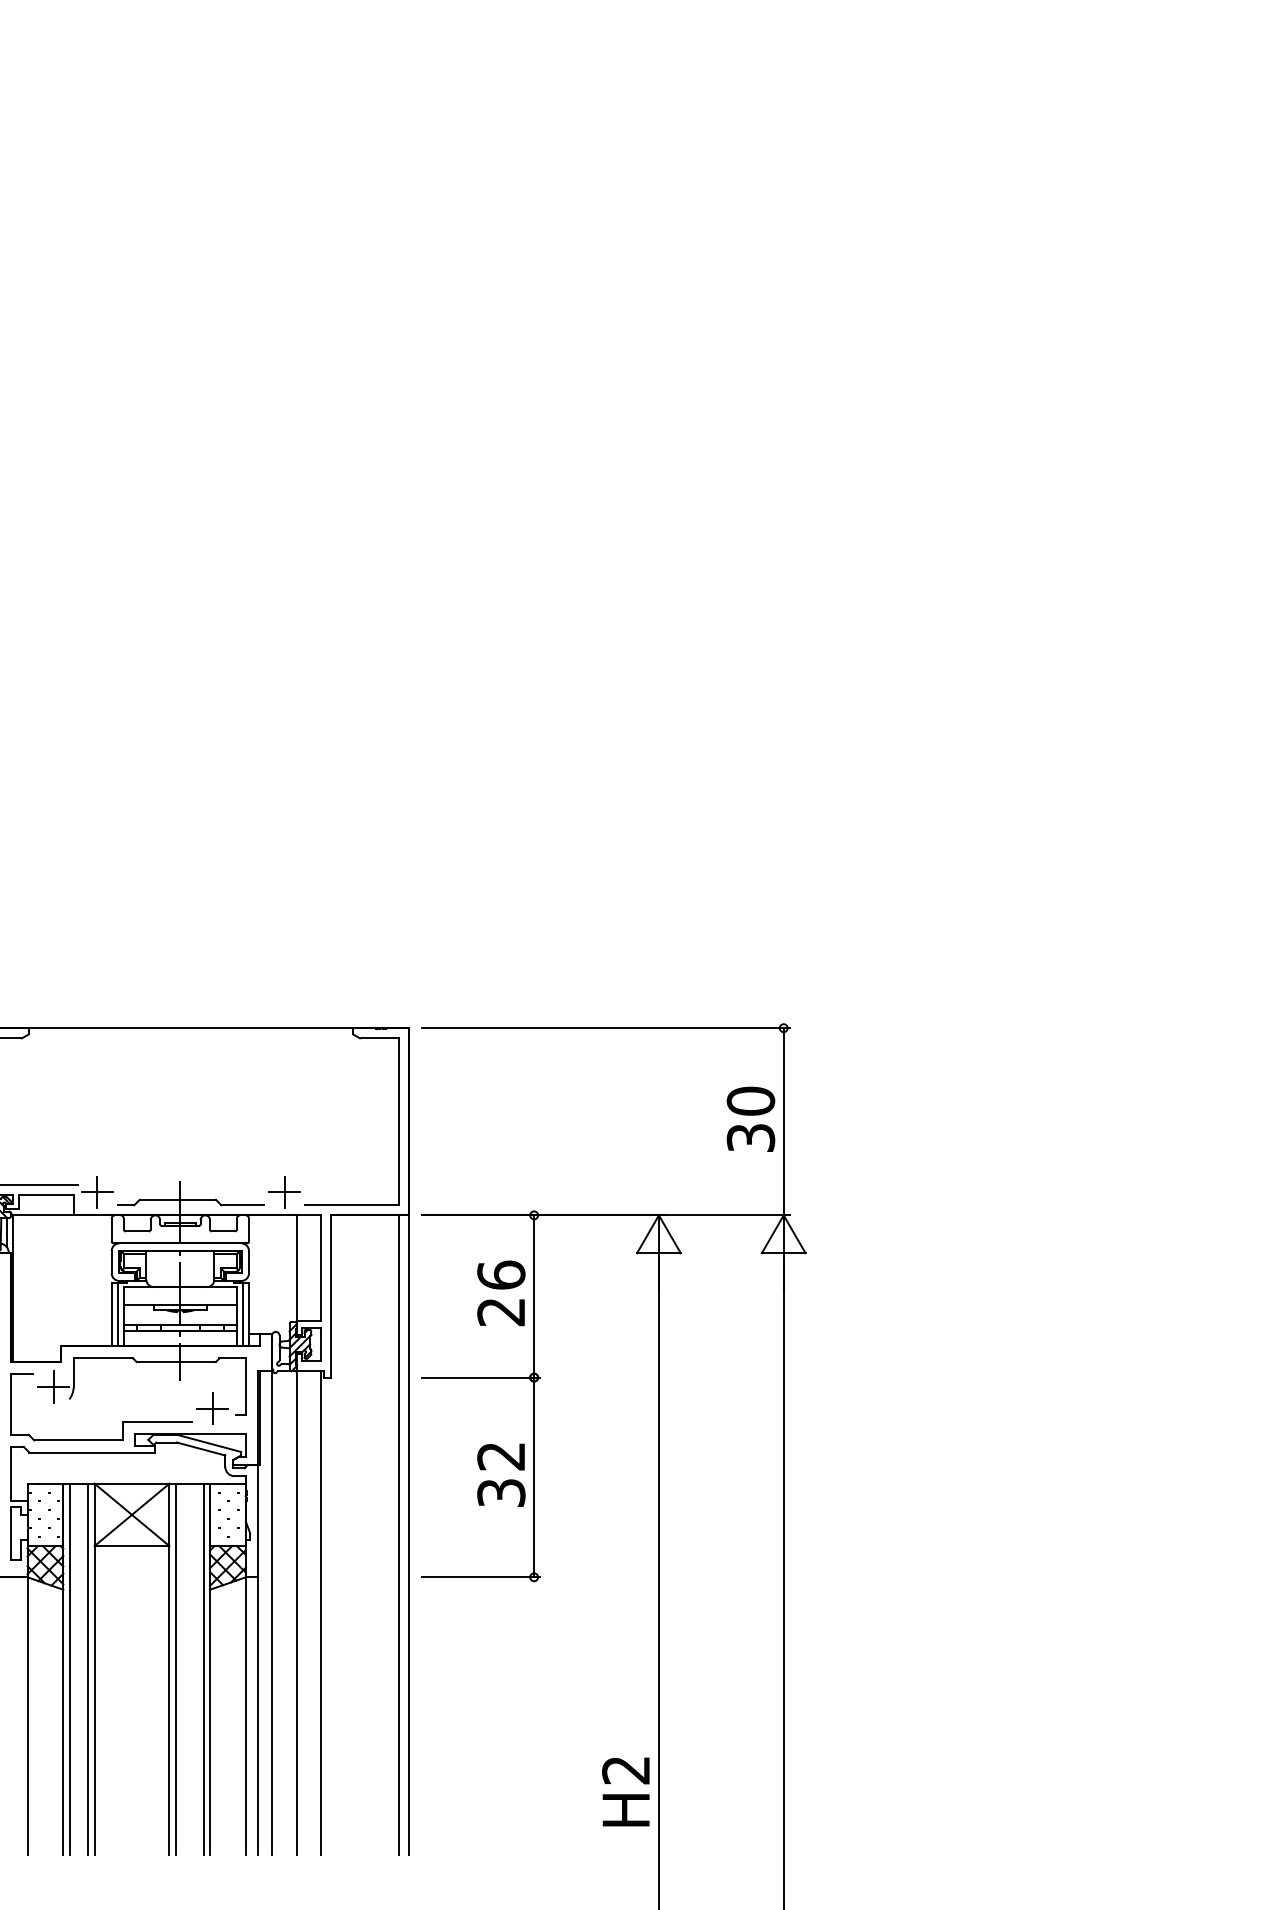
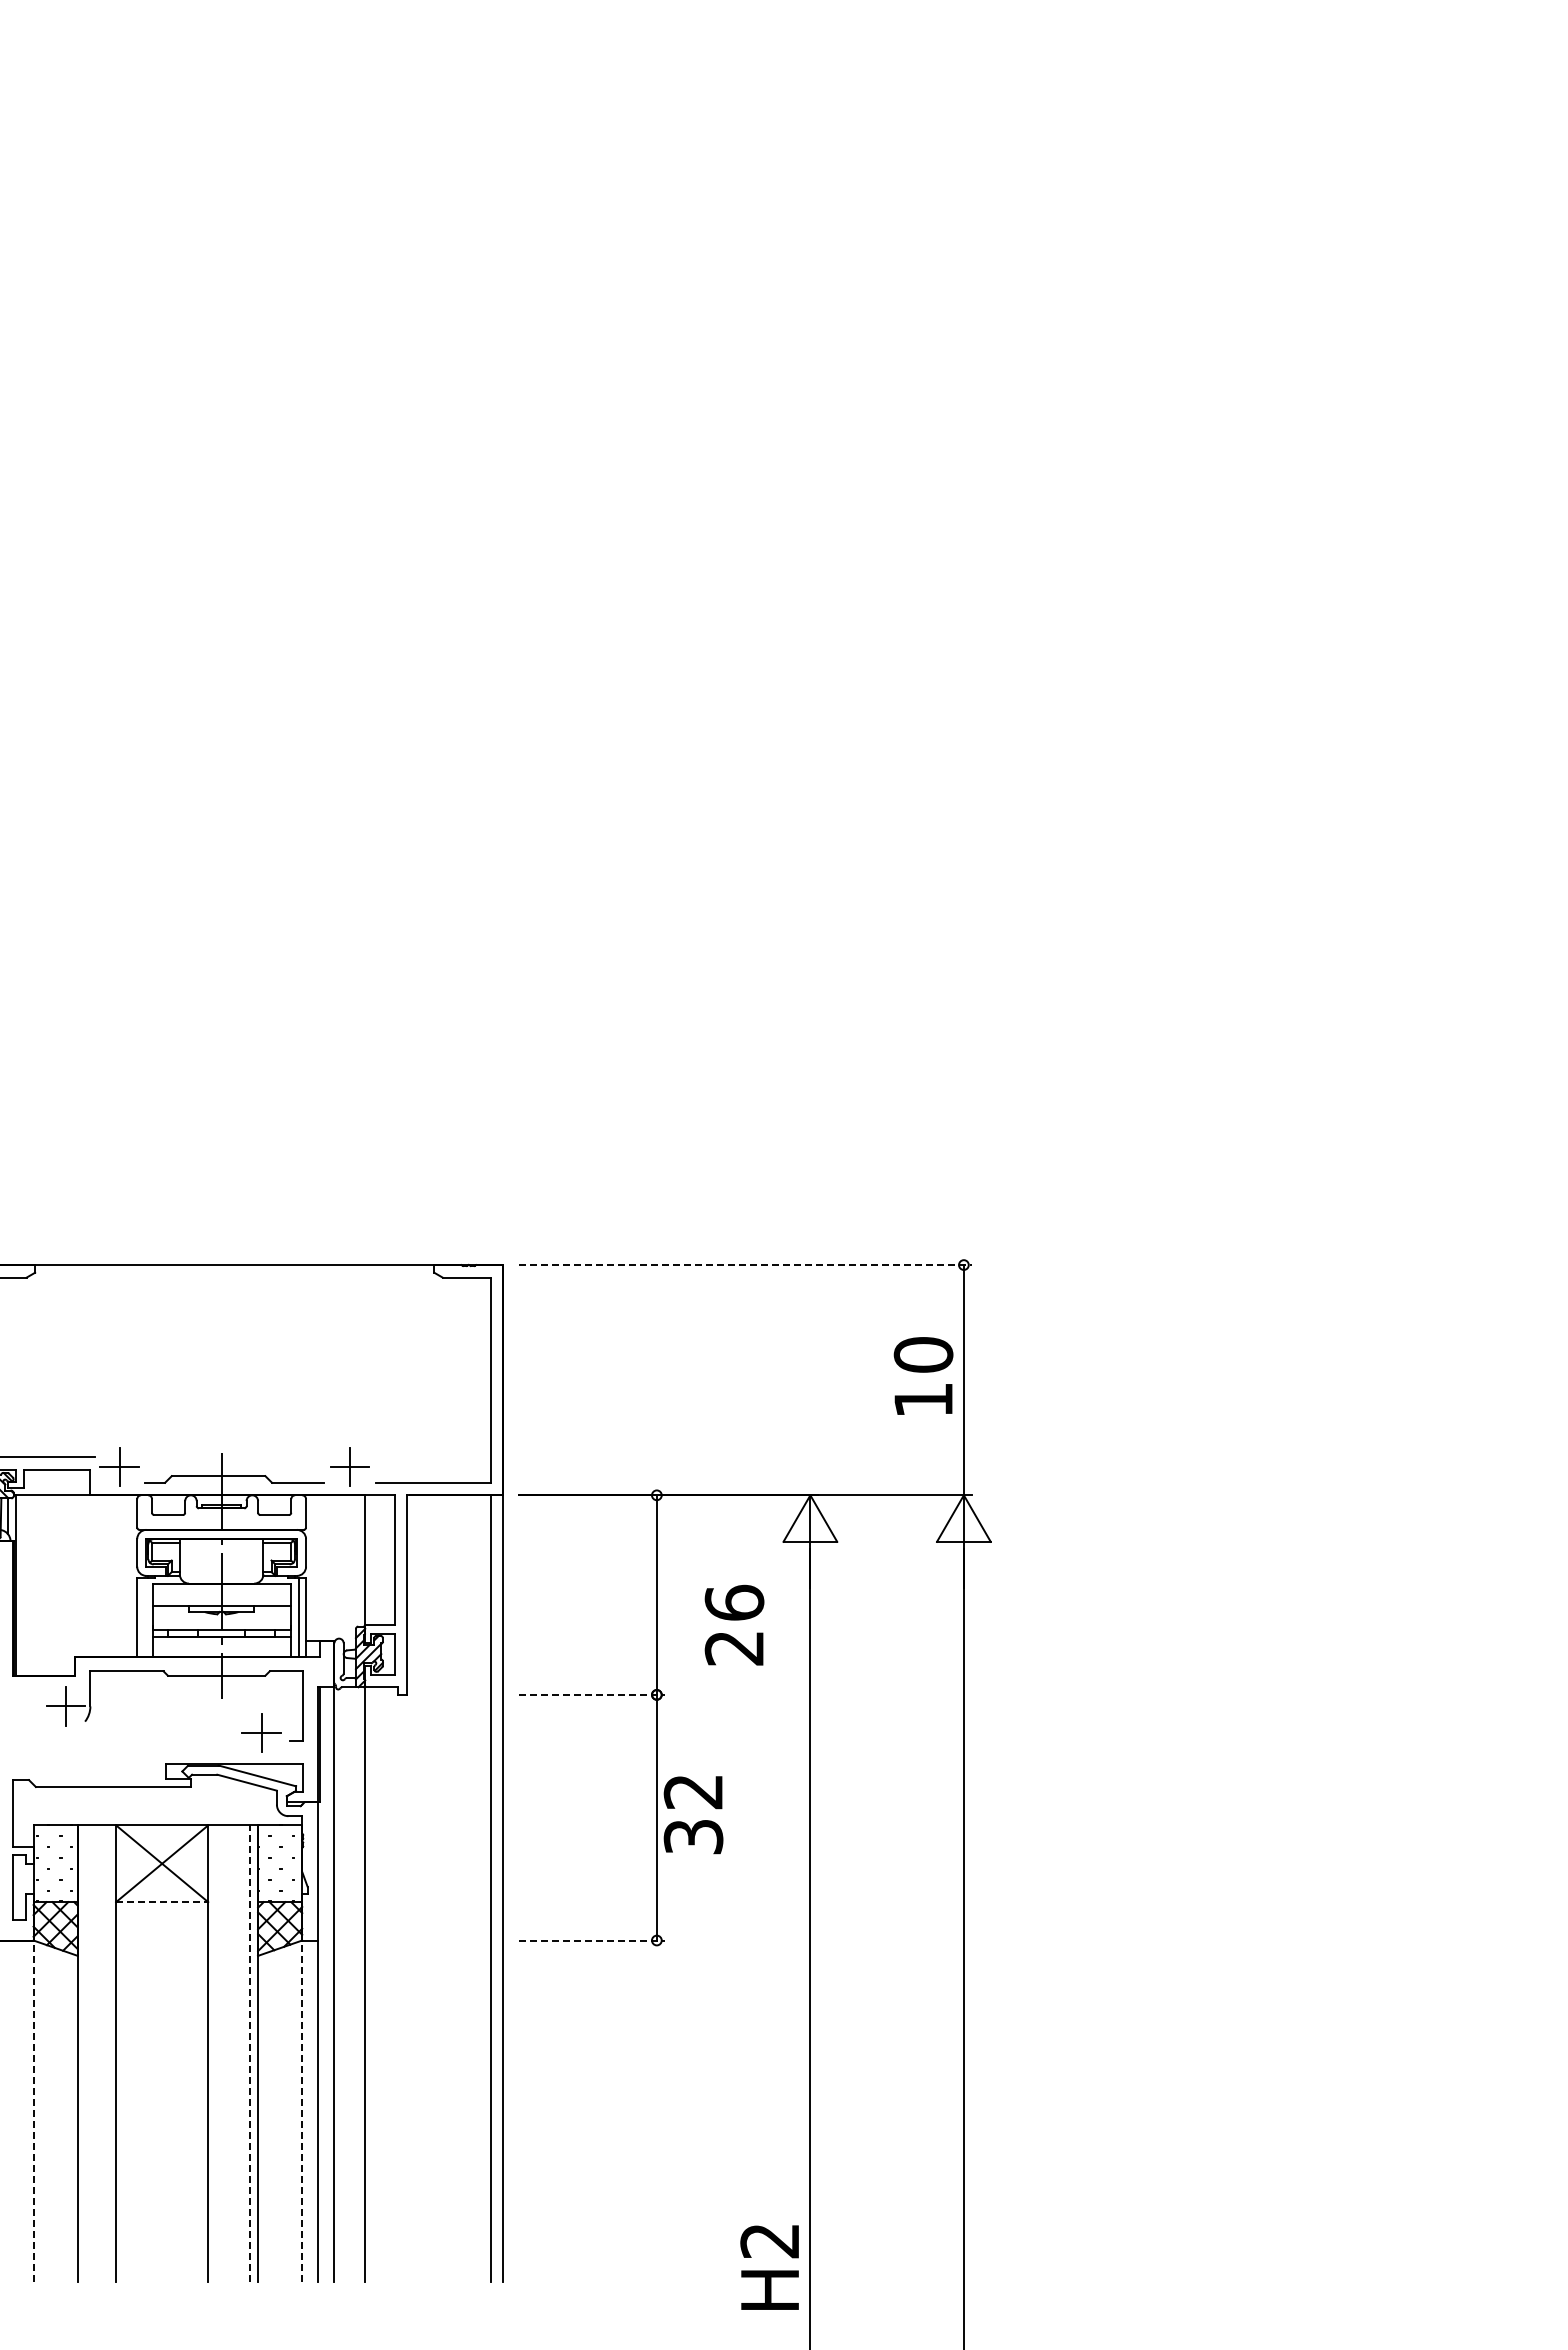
line: (606, 1028) -> (745, 1265), solid -> dashed
text: (750, 1138) -> (923, 1400), 30 -> 10
text: (501, 1292) -> (734, 1624), moved
line: (117, 1314) -> (144, 1617), removed
line: (481, 1377) -> (591, 1694), solid -> dashed
part: (123, 1421) -> (151, 1748), removed
text: (501, 1475) -> (693, 1815), moved
line: (132, 1546) -> (162, 1902), solid -> dashed
line: (481, 1577) -> (591, 1940), solid -> dashed
line: (321, 1613) -> (395, 1984), removed
line: (69, 1669) -> (85, 2053), removed
line: (88, 1669) -> (108, 2053), removed
line: (175, 1669) -> (215, 2053), removed
line: (203, 1669) -> (250, 2053), solid -> dashed
line: (27, 1716) -> (33, 2111), solid -> dashed
line: (246, 1716) -> (302, 2111), solid -> dashed
text: (625, 1791) -> (769, 2267), moved

